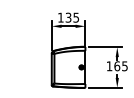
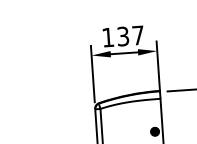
text: (76, 17) -> (138, 35), 135 -> 137

